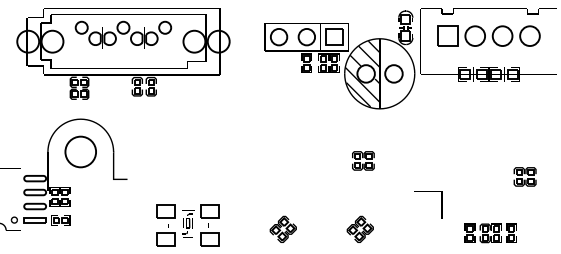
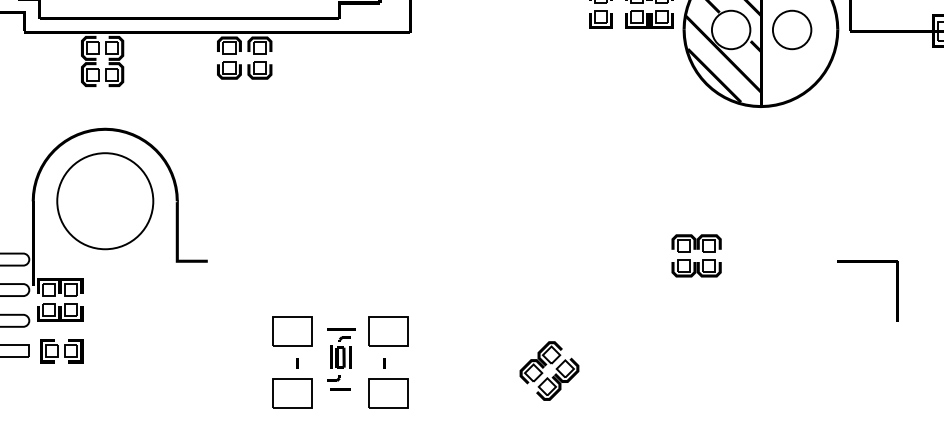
circle: (80, 151) -> (104, 200), size x1.43
part: (363, 160) -> (696, 254), moved
part: (428, 191) -> (867, 261), moved
part: (359, 228) -> (716, 368), removed

